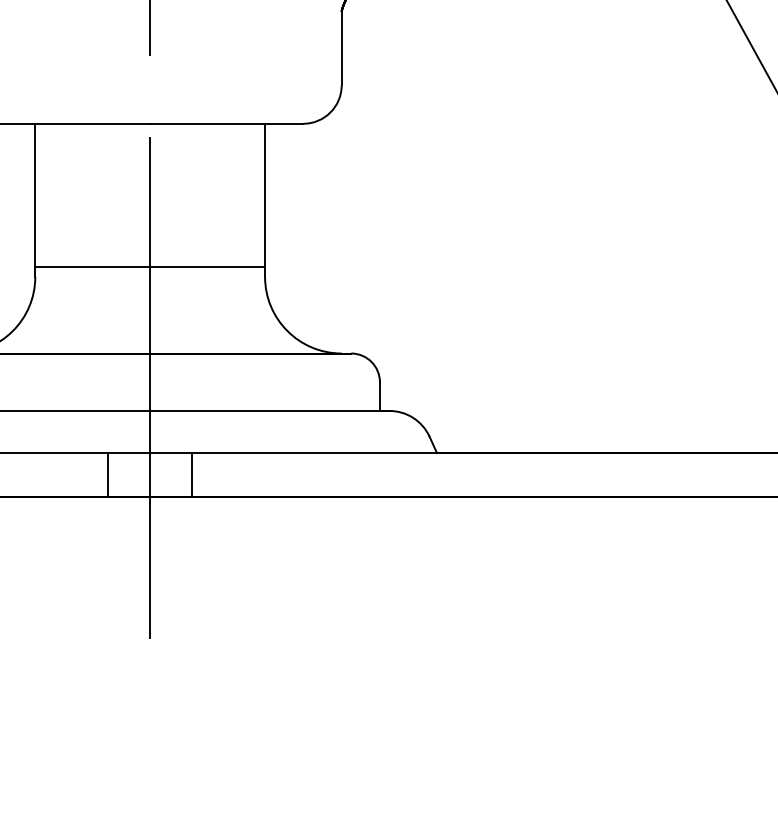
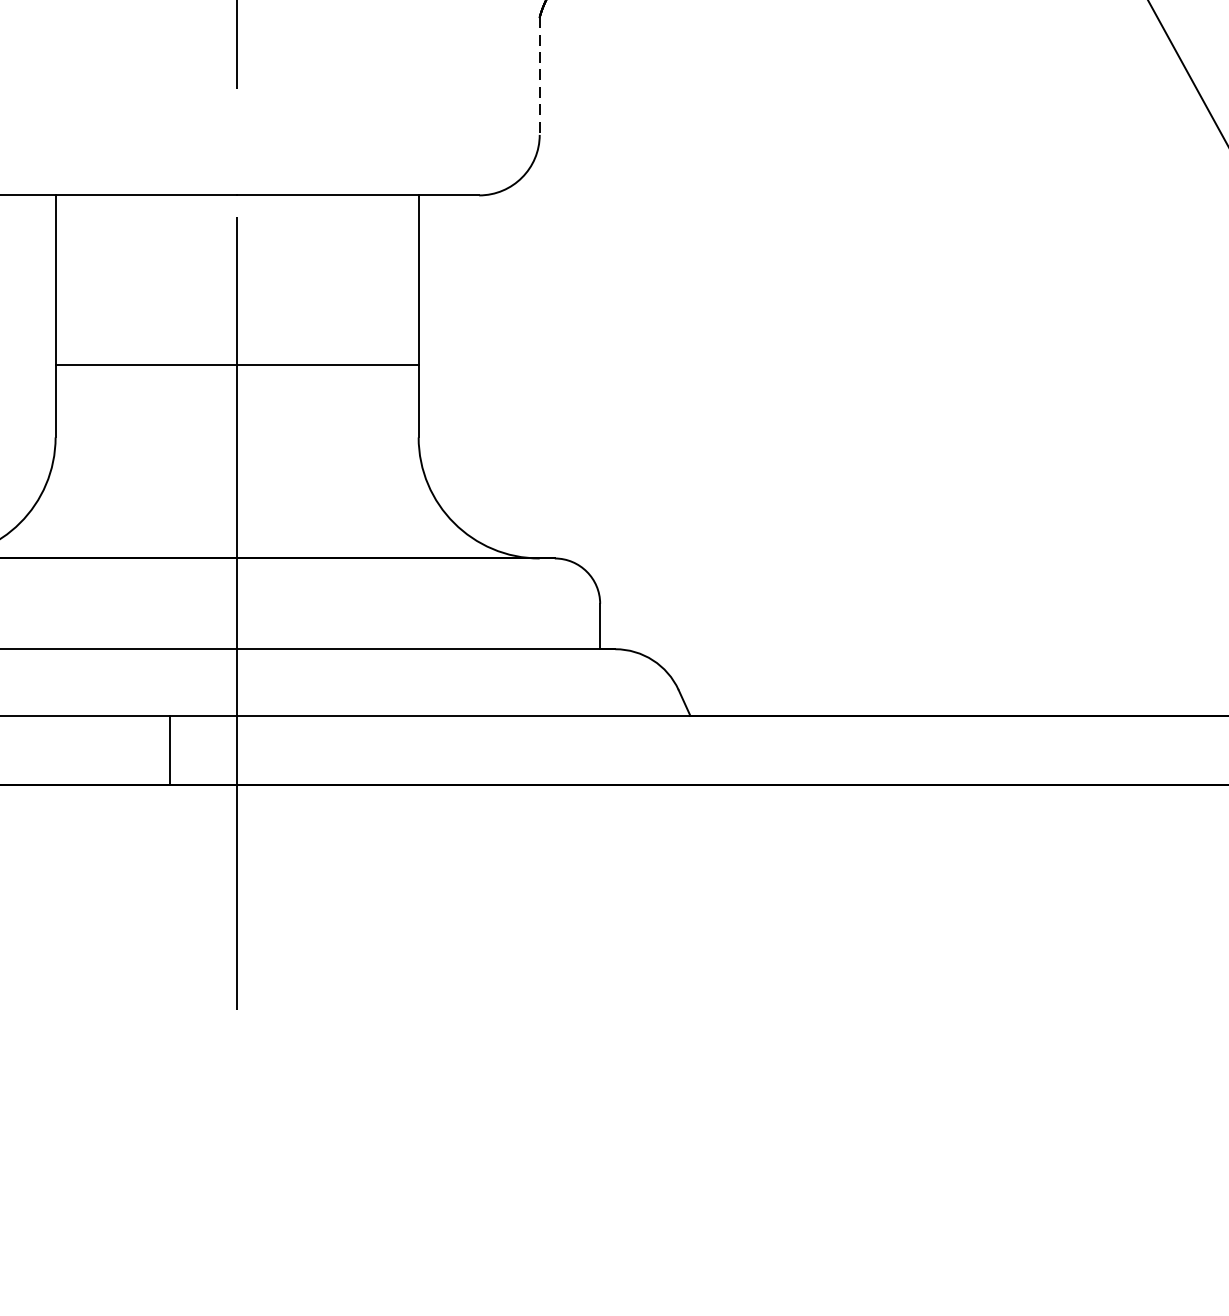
line: (341, 48) -> (539, 76), solid -> dashed
line: (150, 267) -> (237, 365), moved
line: (192, 475) -> (303, 751), removed

